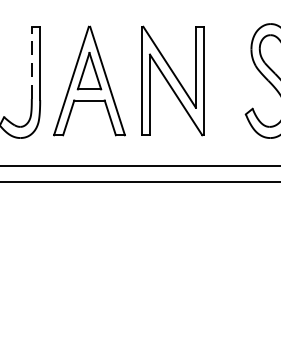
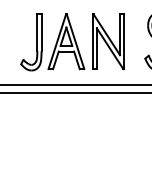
line: (32, 62) -> (37, 32), dashed -> solid

